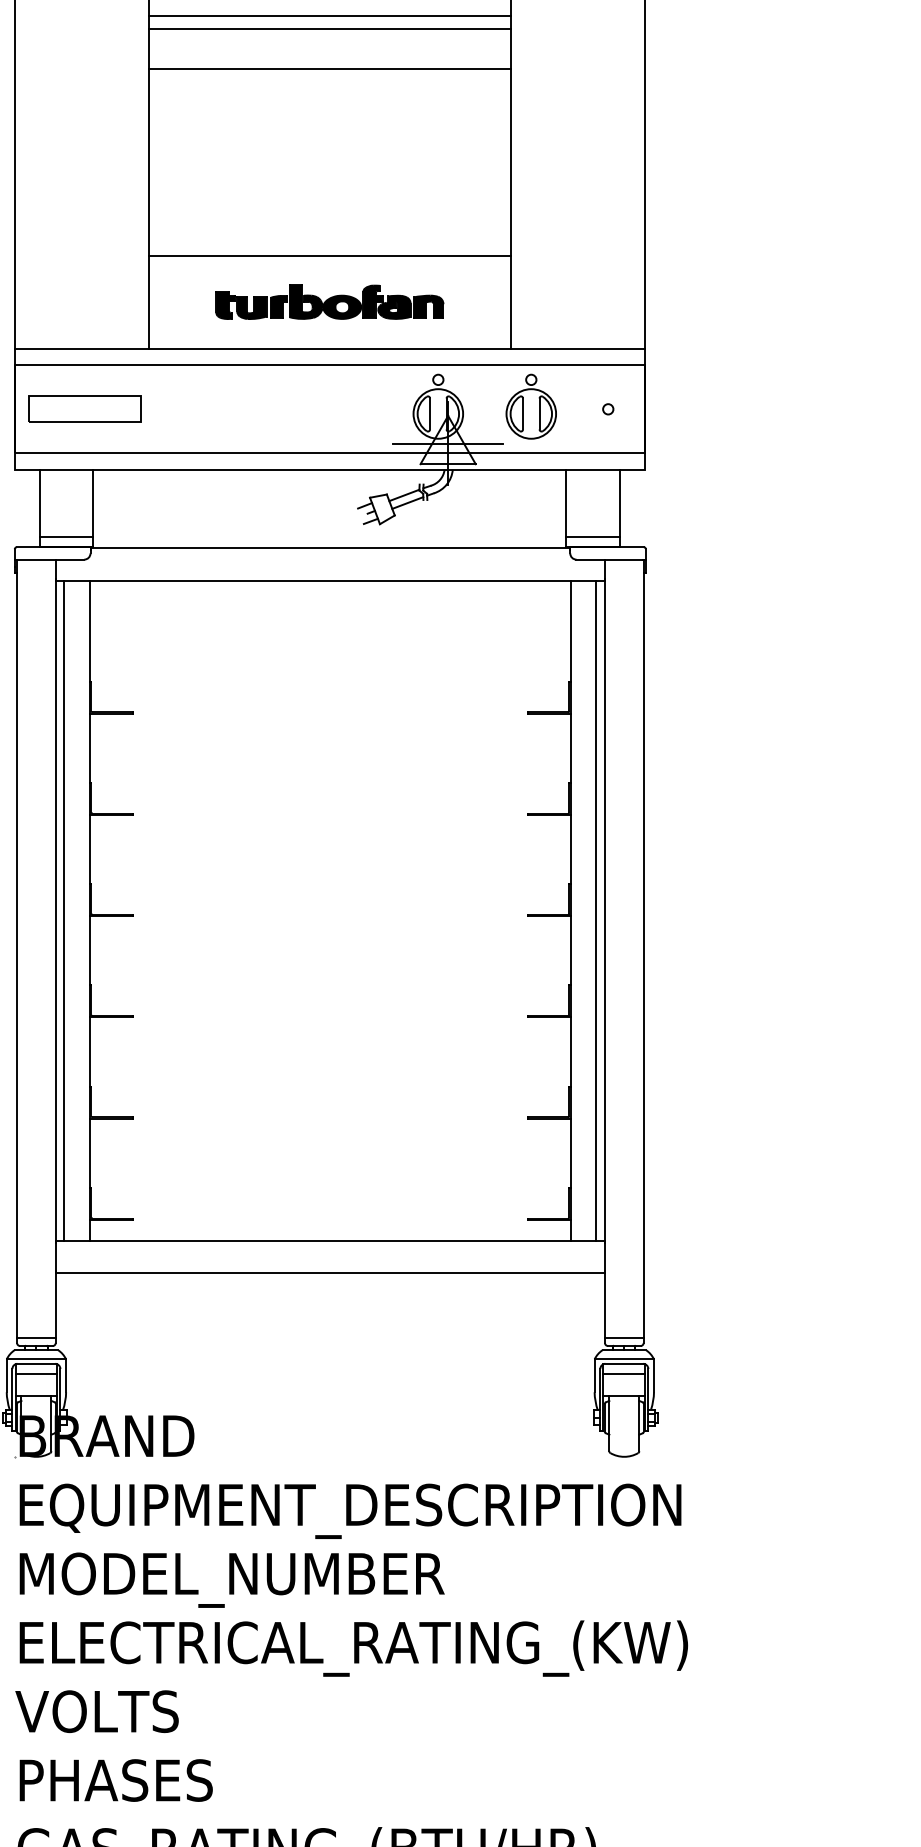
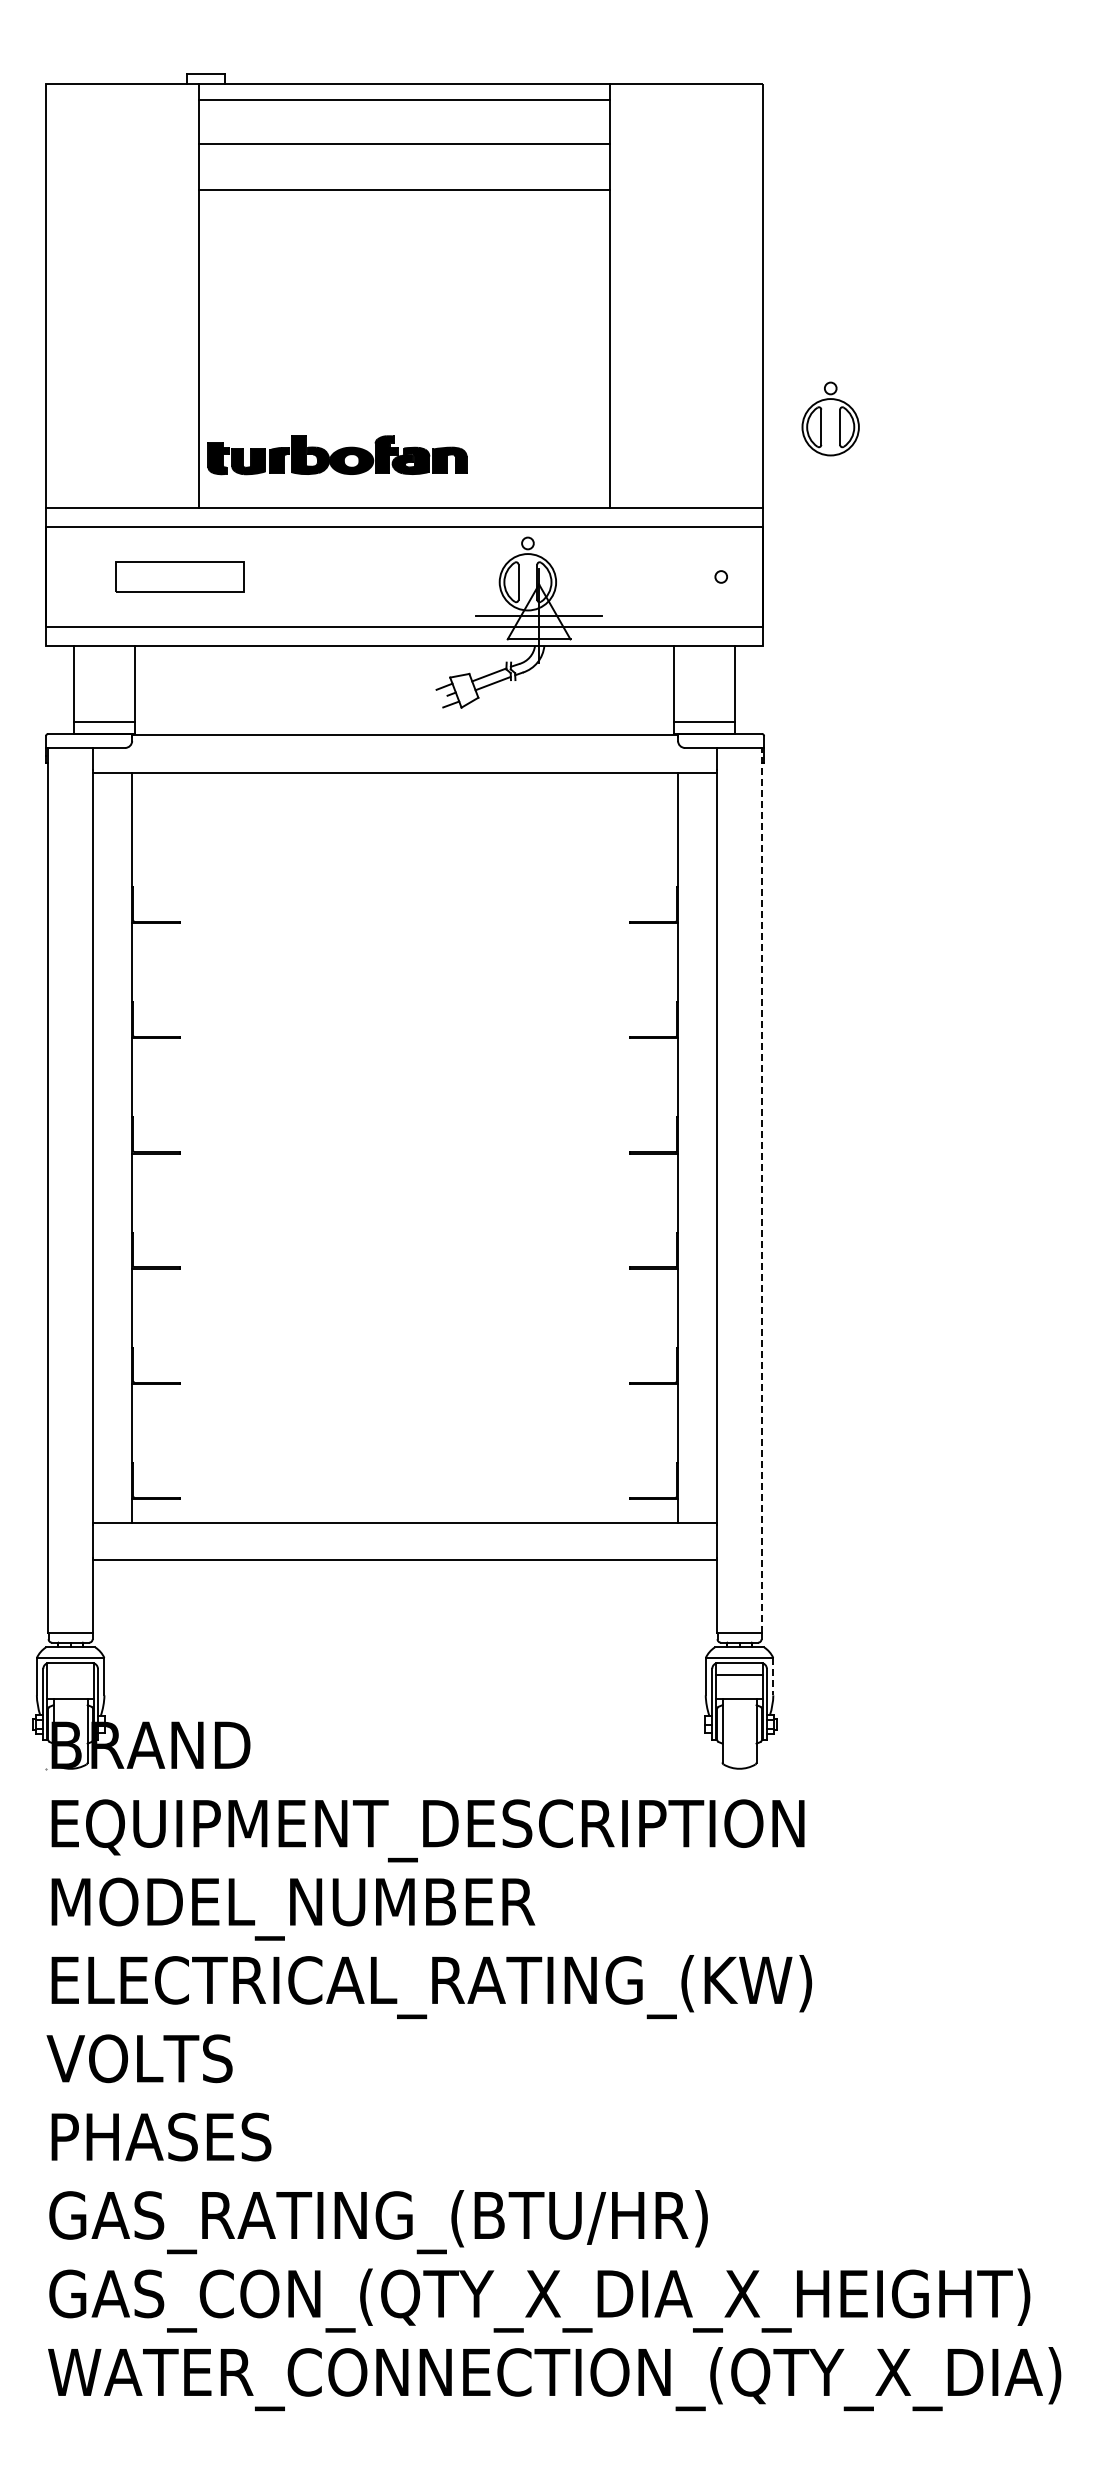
line: (329, 16) -> (404, 129), removed
line: (329, 255) -> (404, 402), removed
part: (329, 302) -> (337, 455), moved
part: (531, 406) -> (830, 418), moved
part: (84, 408) -> (179, 576), moved
line: (64, 910) -> (102, 1147), removed
line: (596, 910) -> (707, 1147), removed
line: (643, 948) -> (761, 1190), solid -> dashed
line: (36, 1373) -> (70, 1674), removed
line: (654, 1375) -> (773, 1676), solid -> dashed

